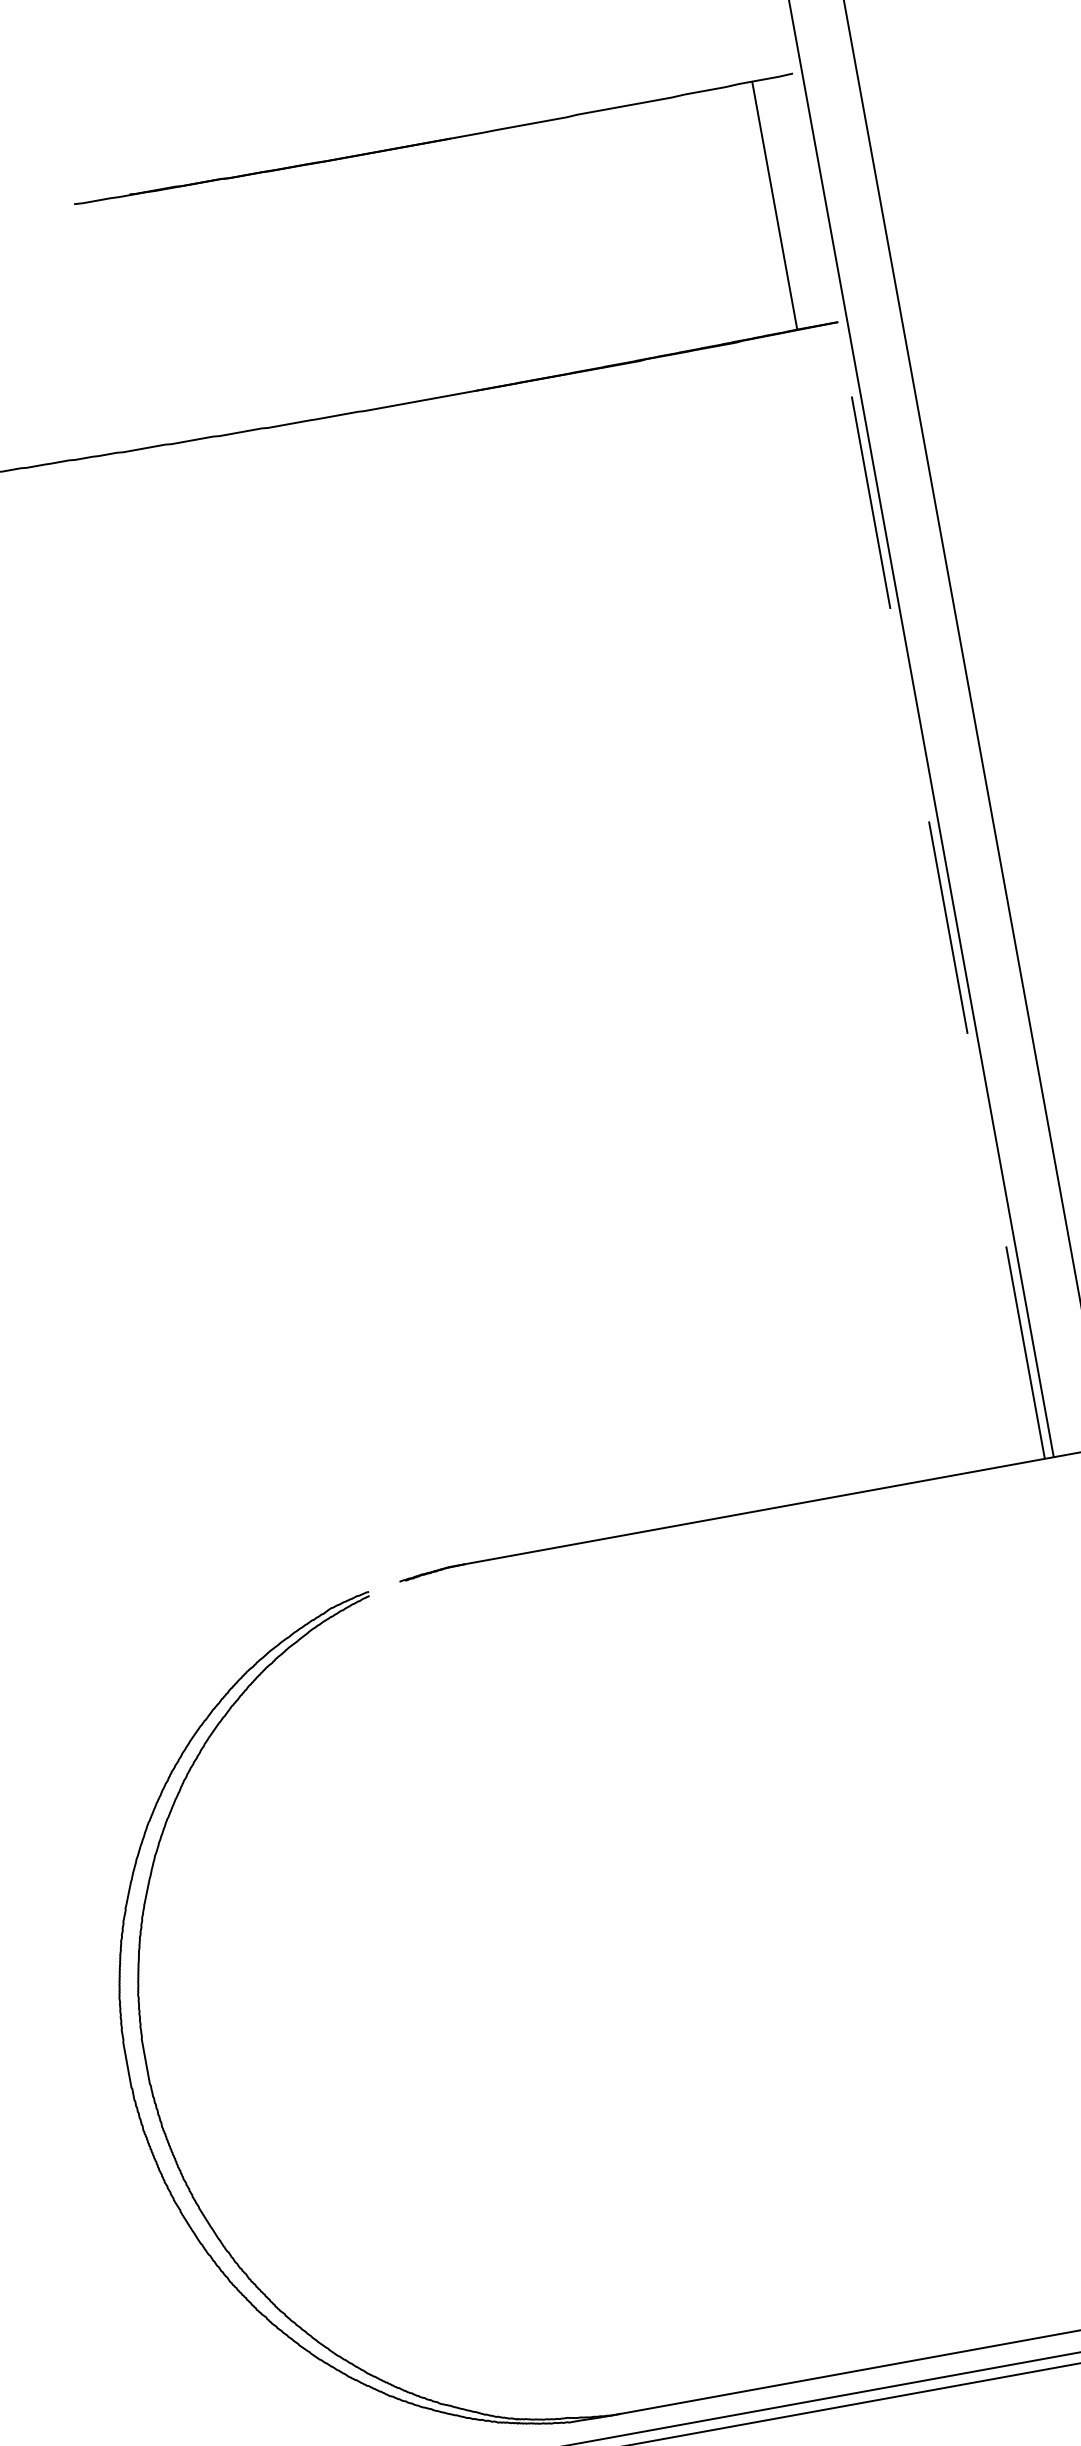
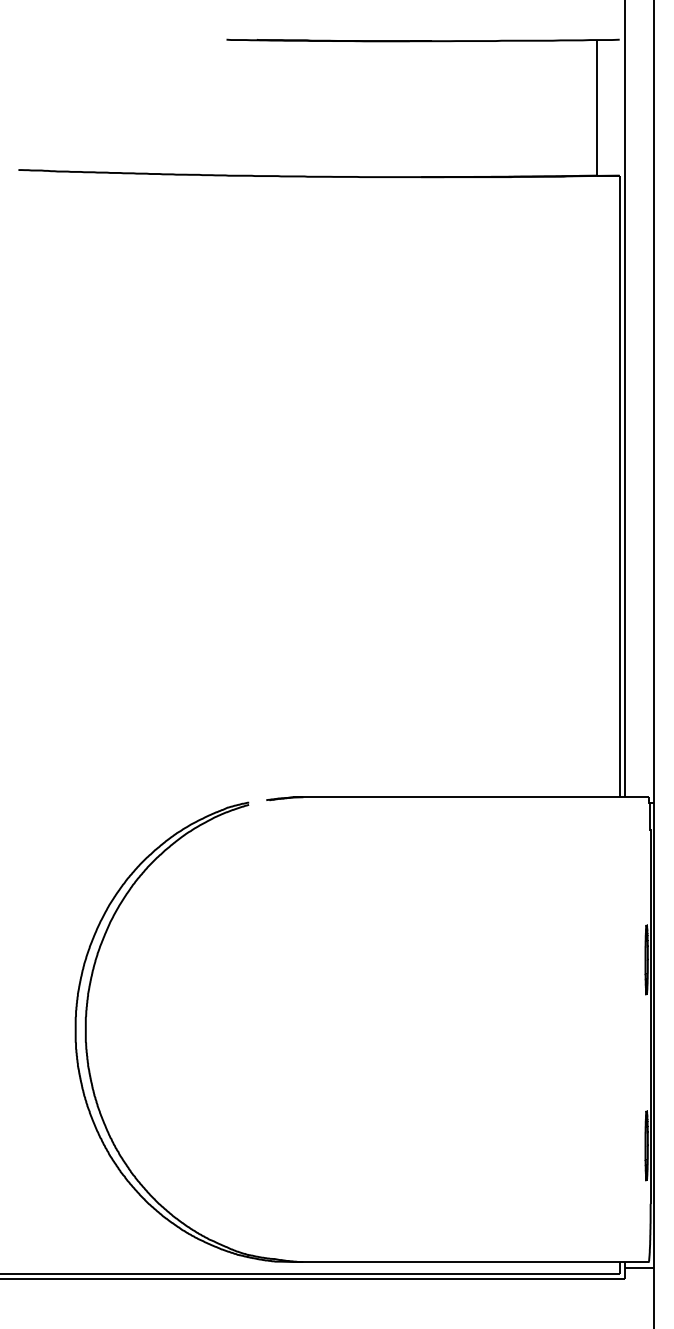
line: (941, 890) -> (619, 486), dashed -> solid

